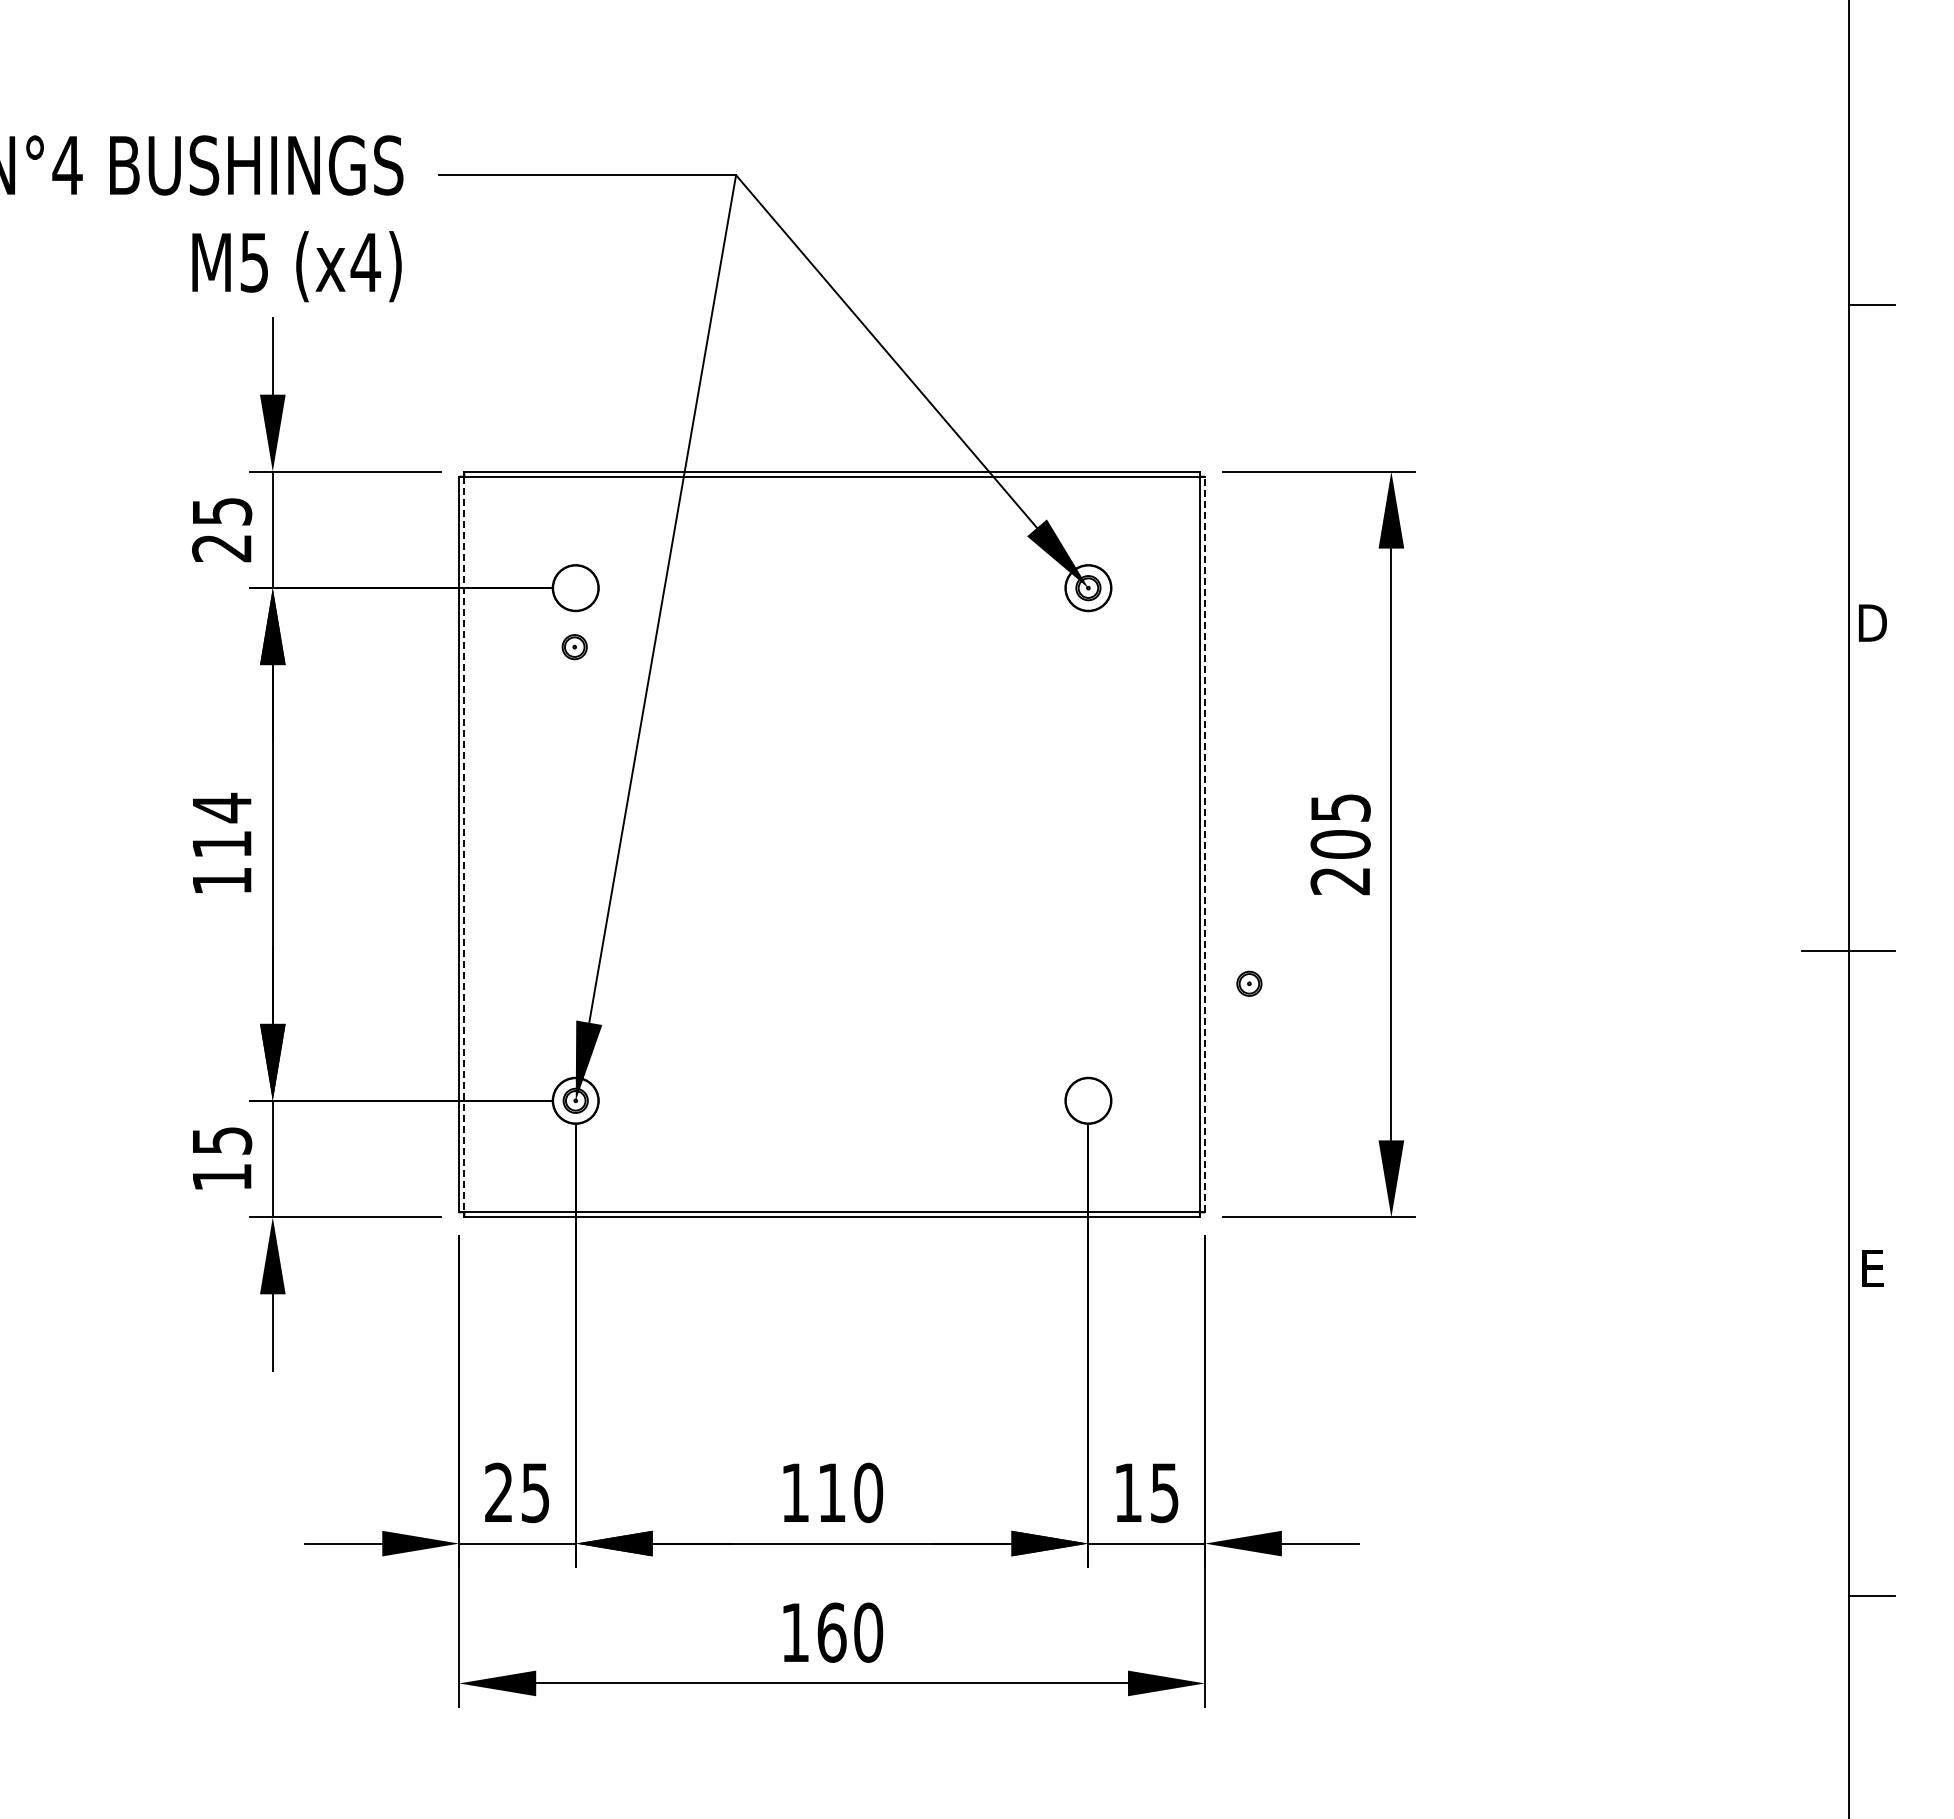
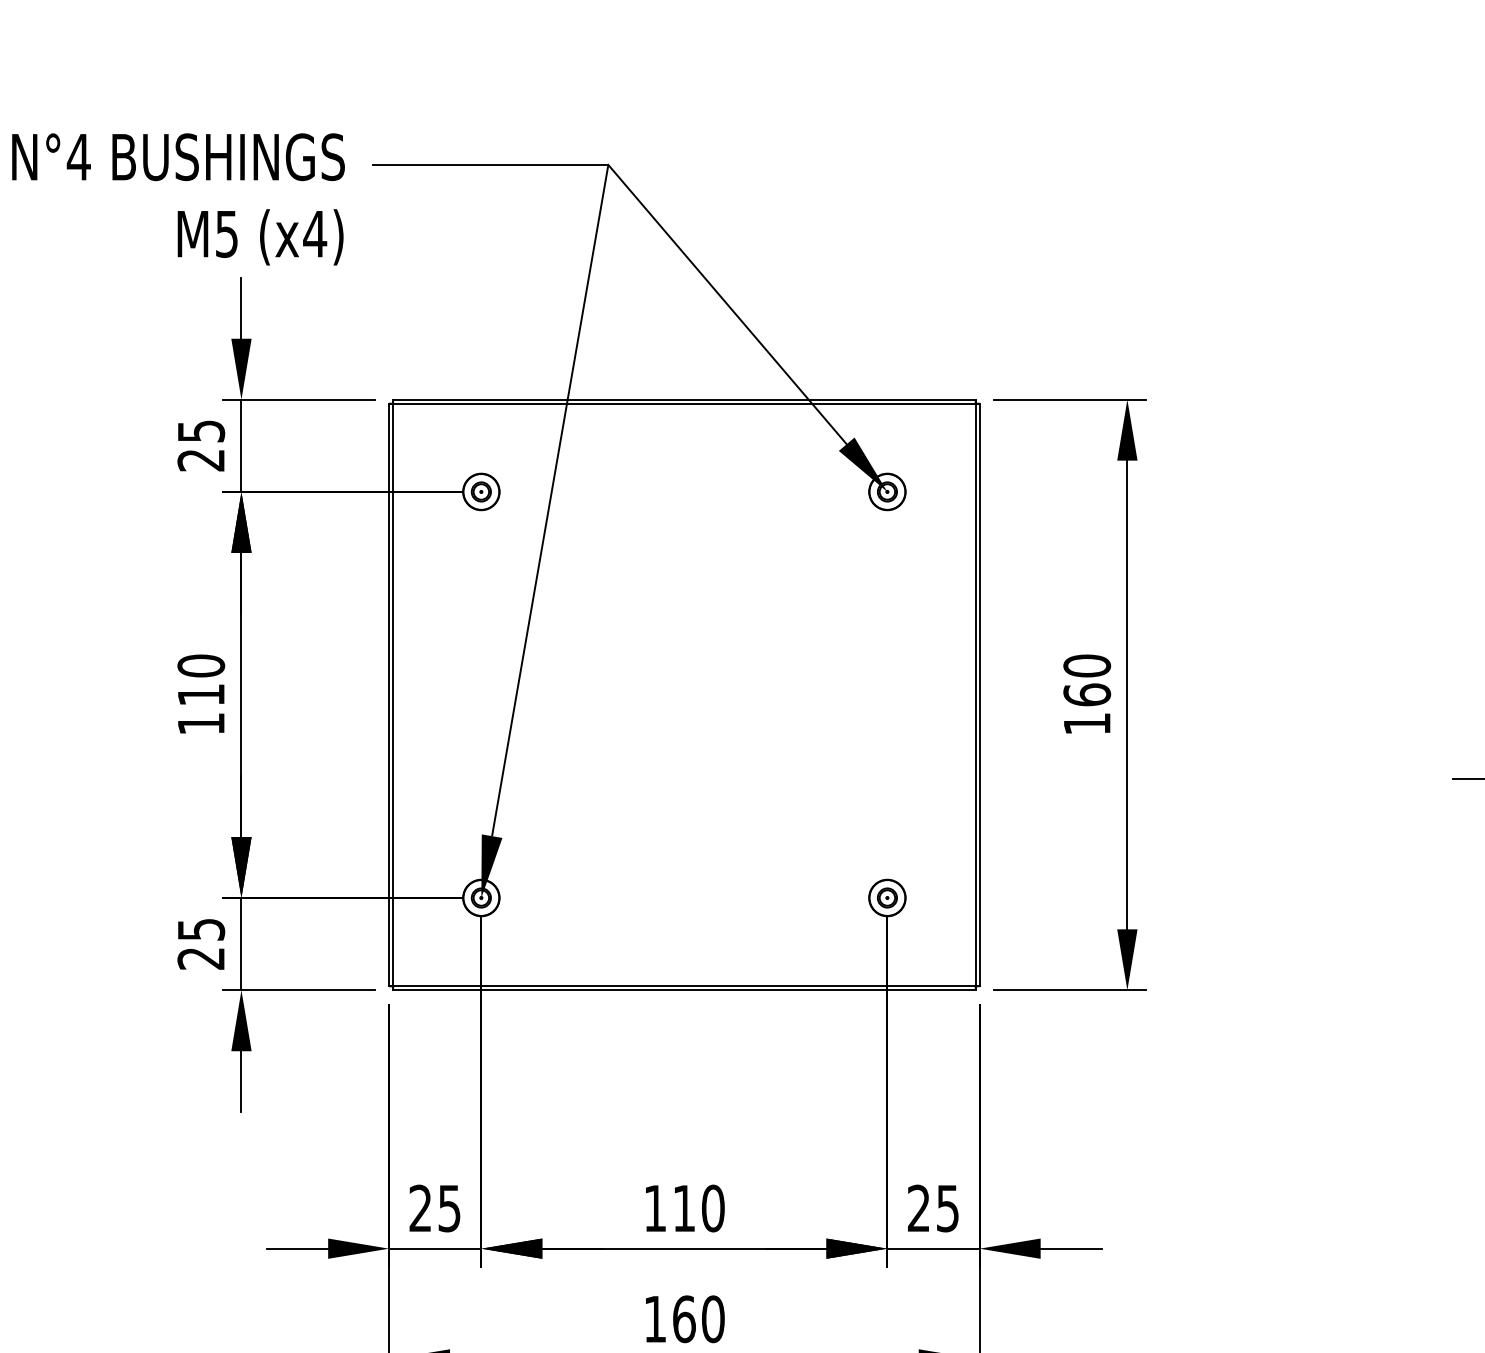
part: (574, 647) -> (481, 492), moved
text: (222, 807) -> (201, 665), 114 -> 110
line: (464, 844) -> (393, 694), dashed -> solid
line: (1204, 844) -> (979, 694), dashed -> solid
text: (1340, 844) -> (1087, 694), 205 -> 160
part: (1249, 983) -> (887, 897), moved
text: (221, 1177) -> (200, 958), 15 -> 25
text: (1127, 1491) -> (918, 1207), 15 -> 25

